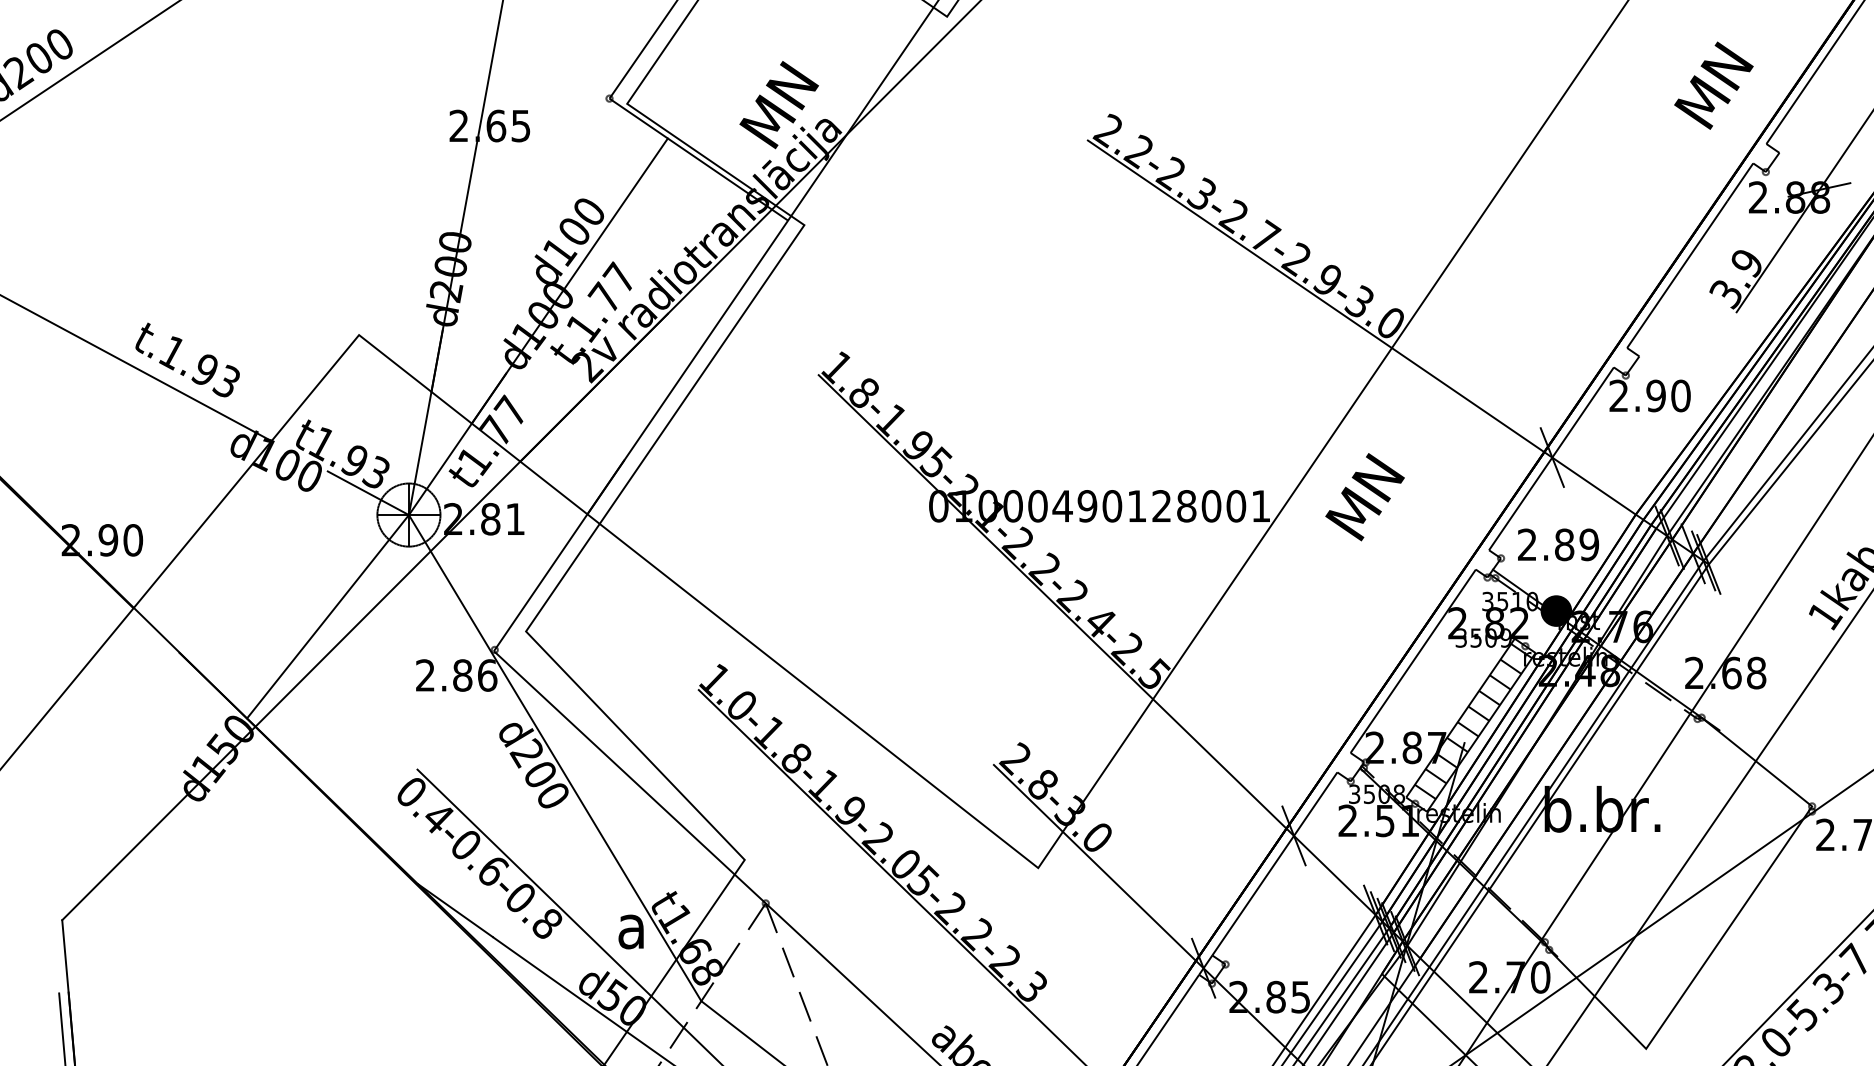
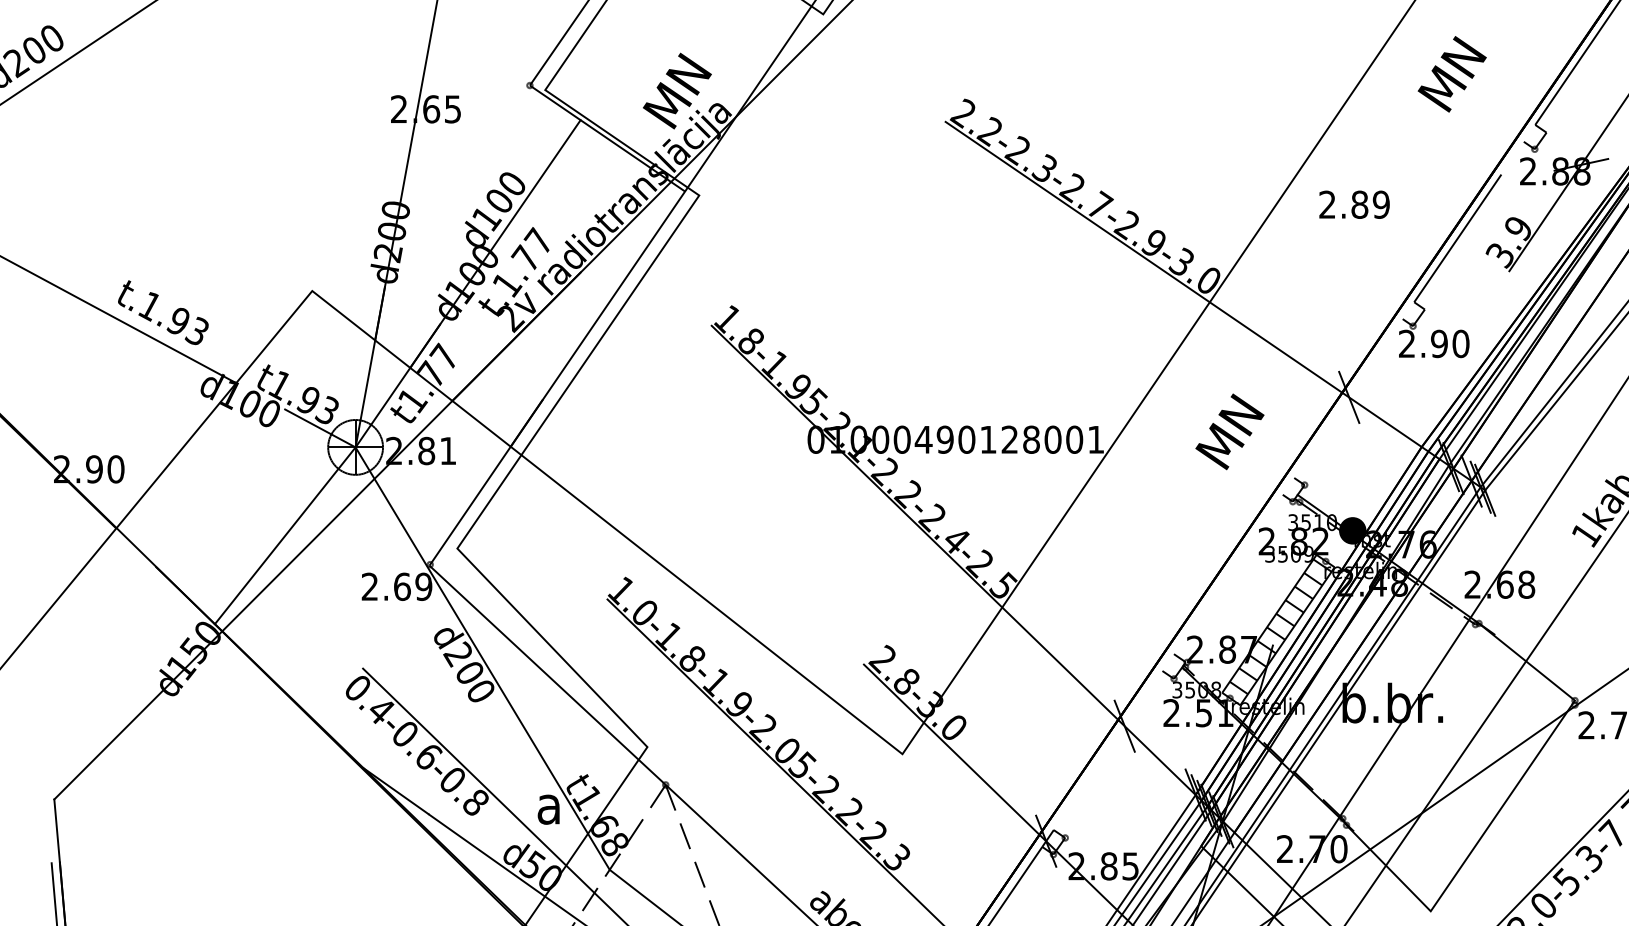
text: (1713, 85) -> (1451, 74), moved
line: (1740, 182) -> (1512, 158), removed
line: (1551, 458) -> (1348, 398), removed
text: (1364, 497) -> (1229, 432), moved
text: (1558, 544) -> (1354, 204), moved
line: (1412, 660) -> (1227, 573), removed
text: (475, 675) -> (413, 586), 2.86 -> 2.69
line: (1274, 863) -> (1107, 750), removed

